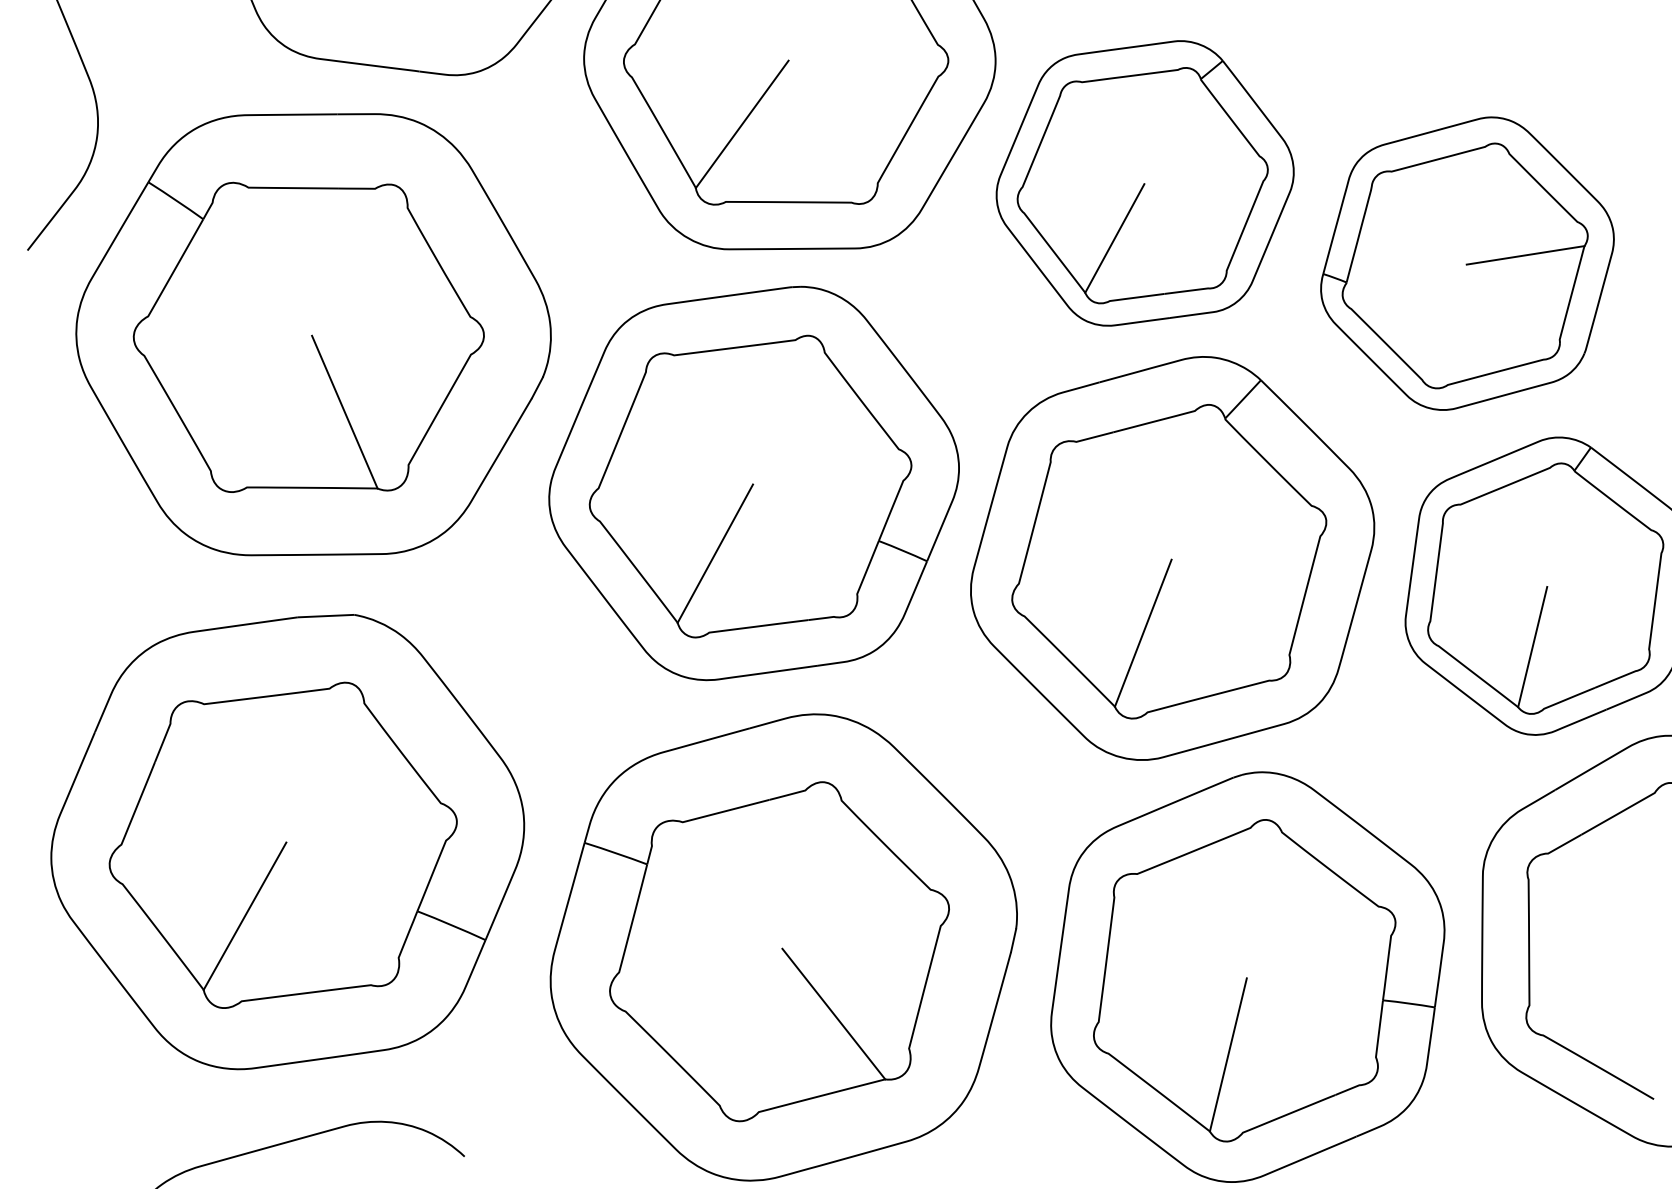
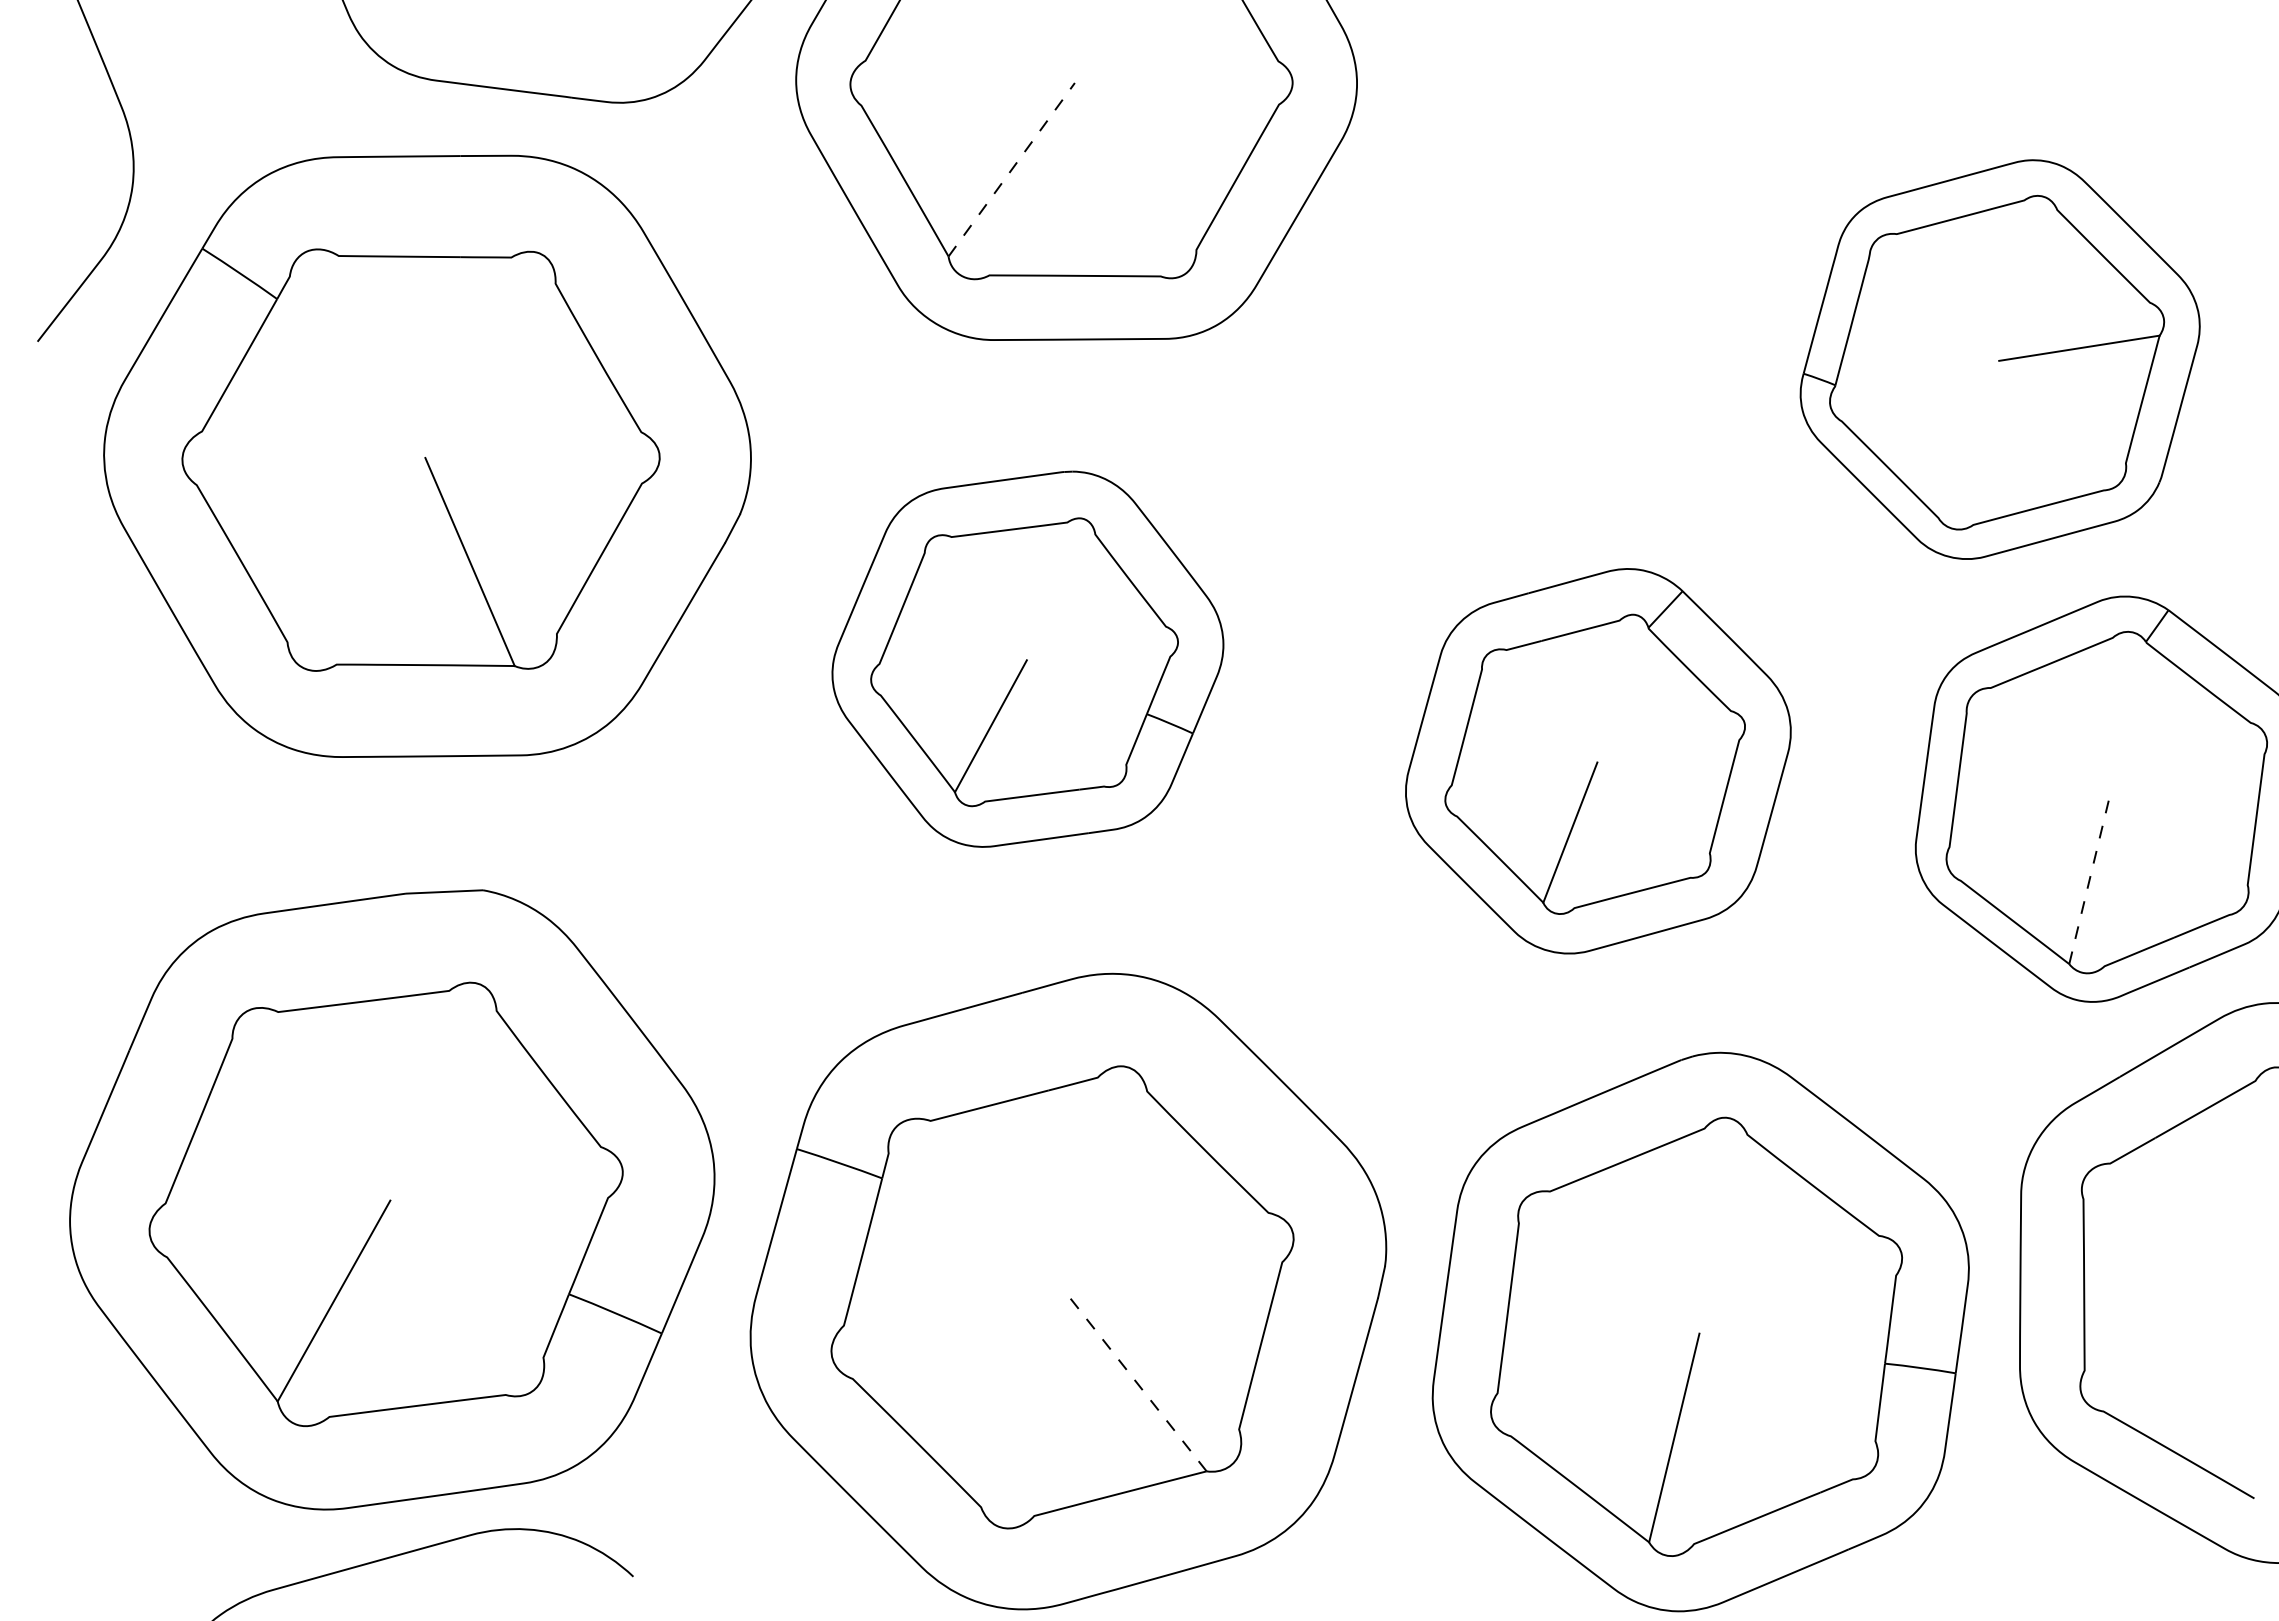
line: (742, 124) -> (1012, 169), solid -> dashed
part: (1144, 183) -> (1560, 250), removed
part: (753, 483) -> (1027, 659), size x0.7
part: (1172, 557) -> (1598, 760), size x0.7
line: (1533, 646) -> (2089, 881), solid -> dashed
part: (287, 841) -> (392, 1199), moved
line: (833, 1014) -> (1136, 1382), solid -> dashed

